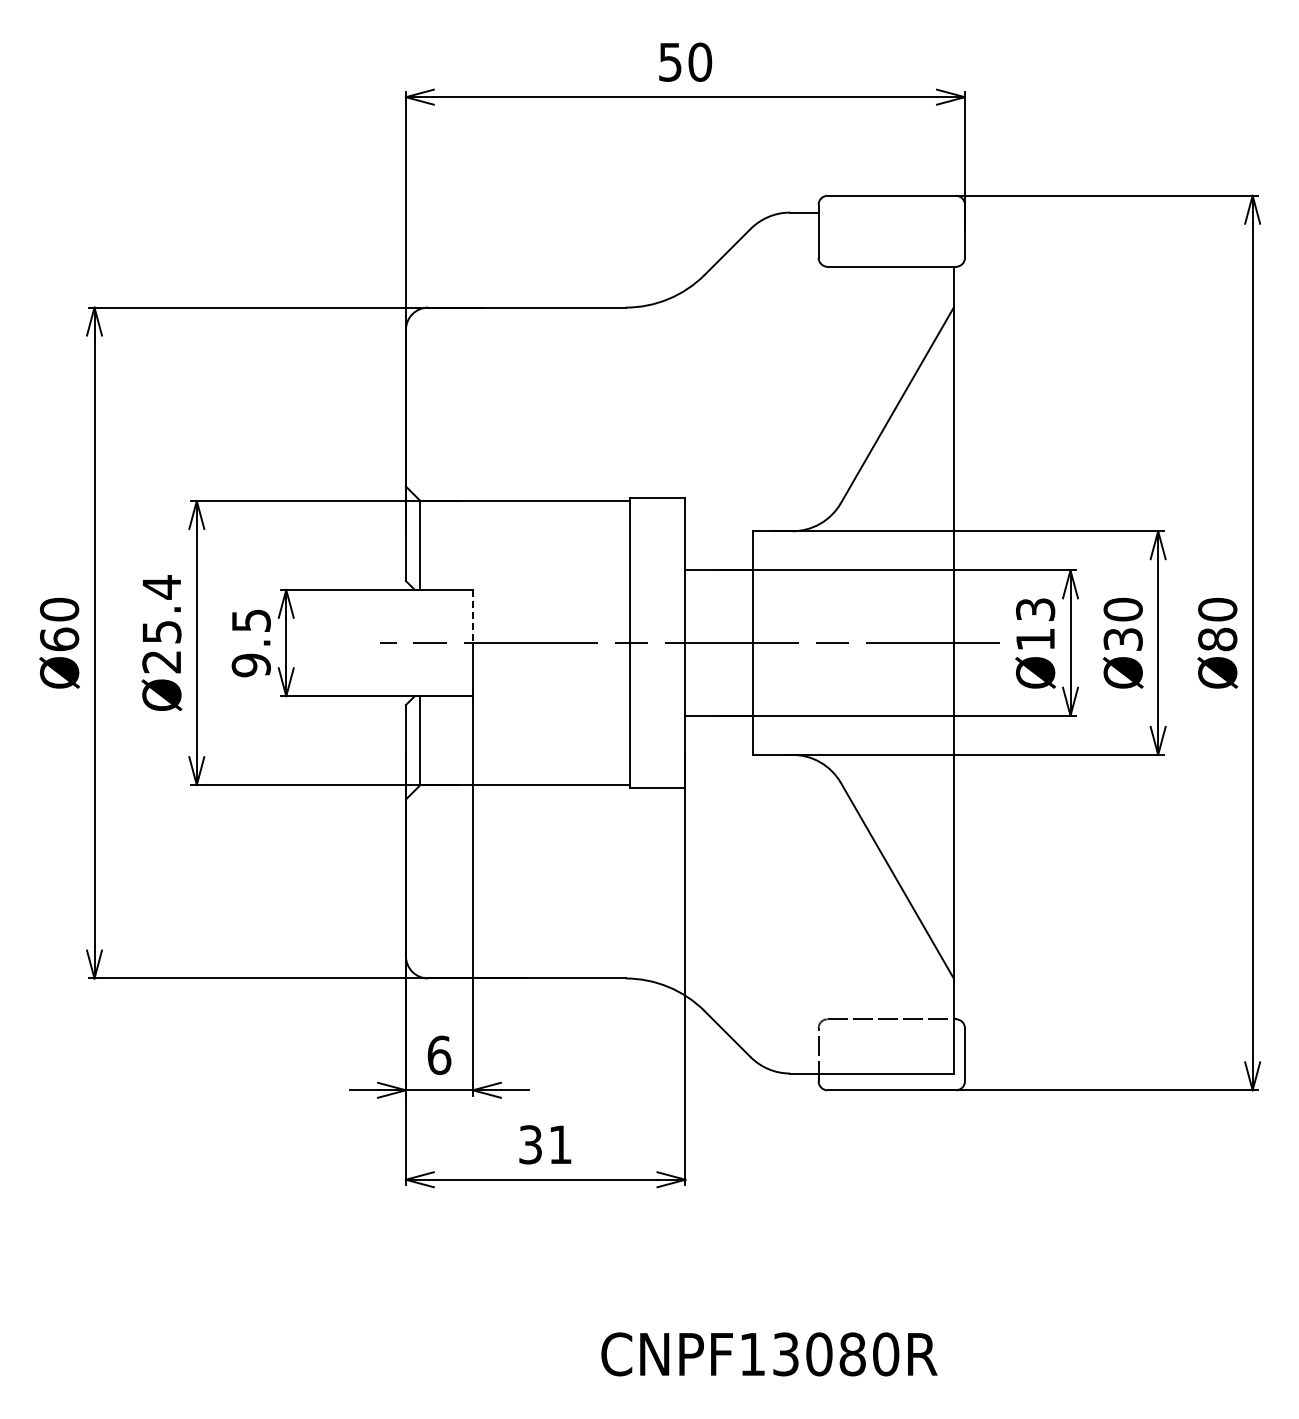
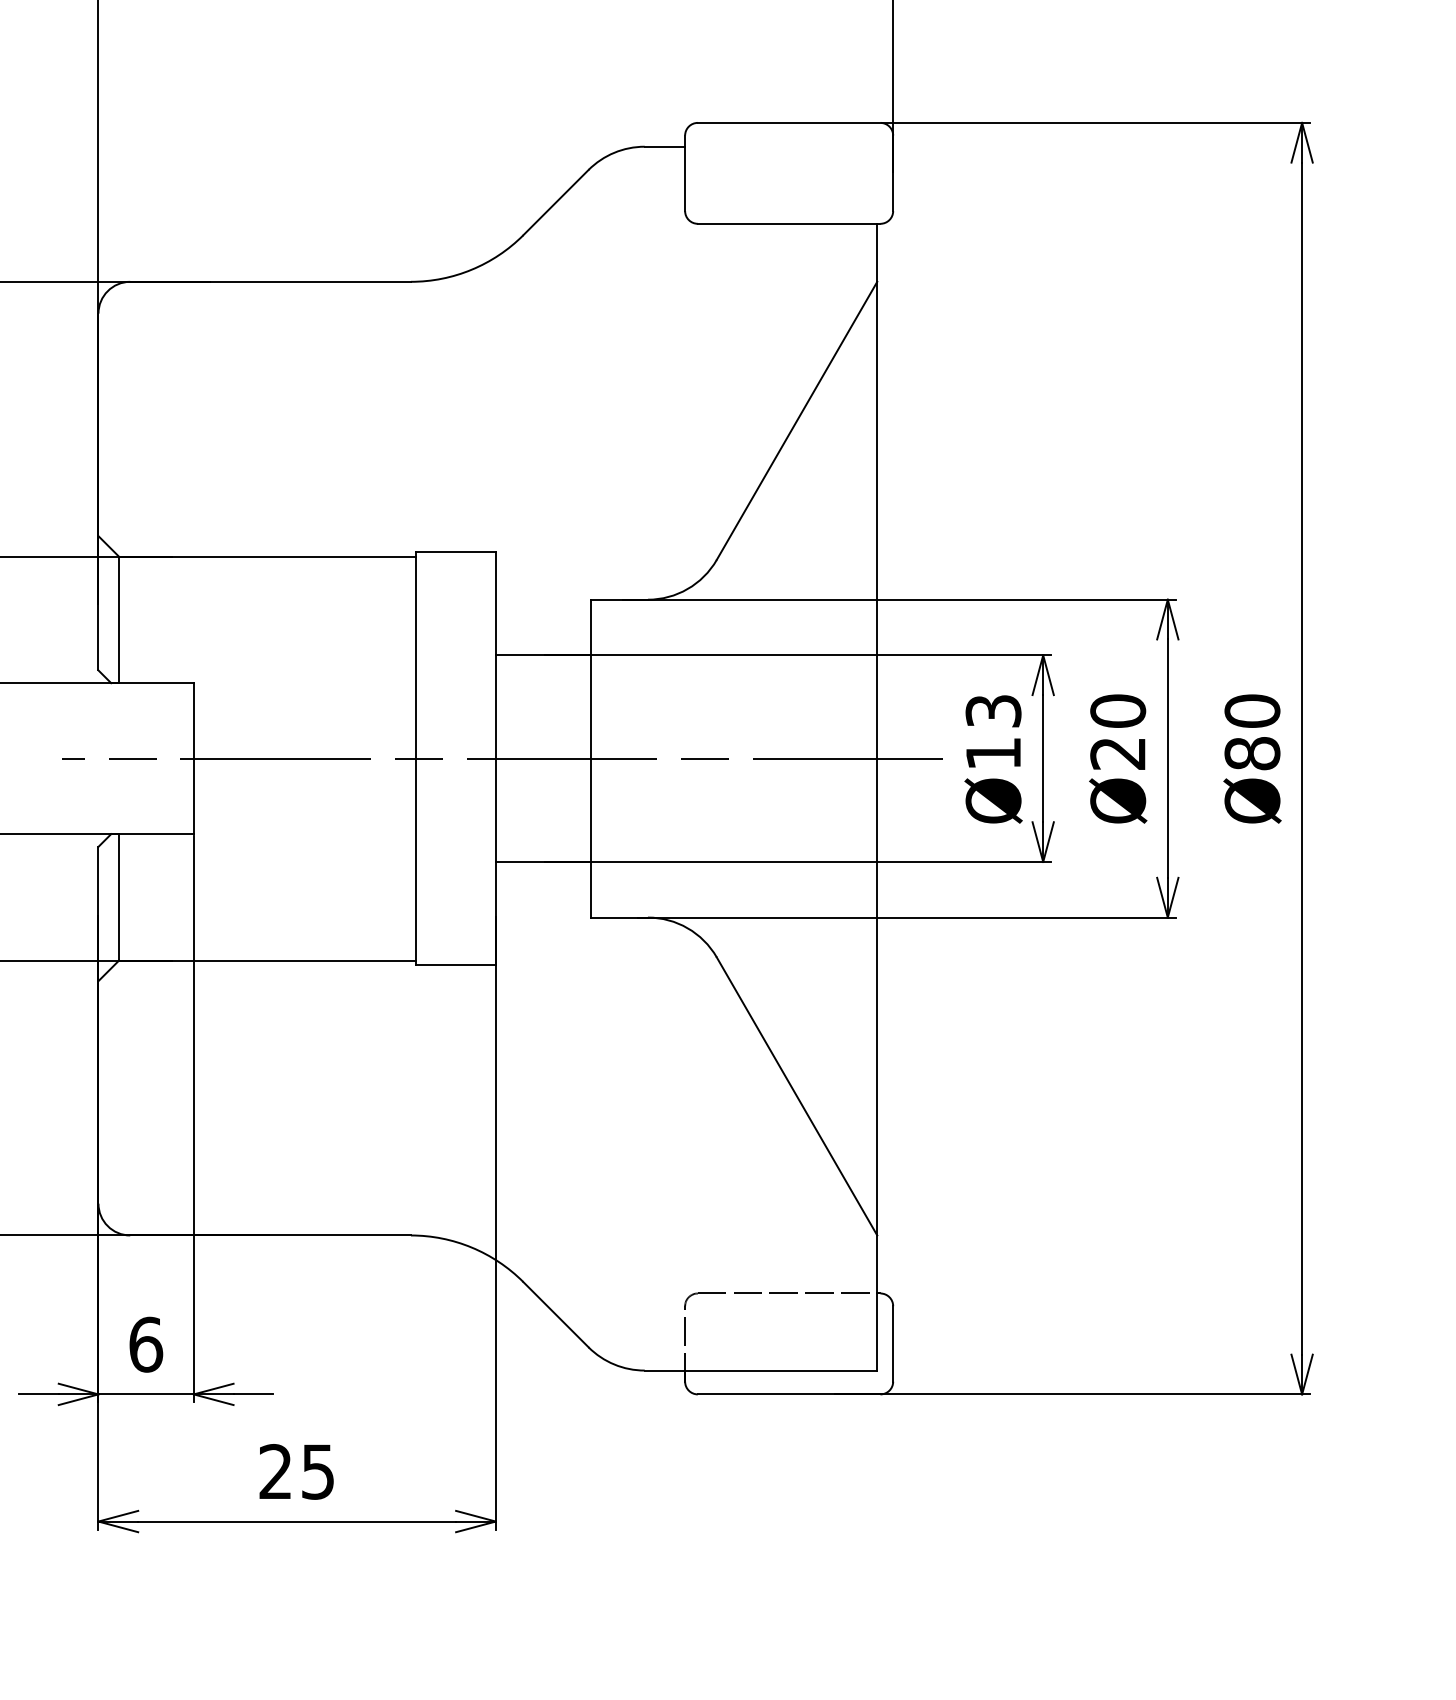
line: (473, 616) -> (194, 720), dashed -> solid
text: (1122, 639) -> (1117, 753), Ø30 -> Ø20
text: (545, 1144) -> (296, 1471), 31 -> 25

